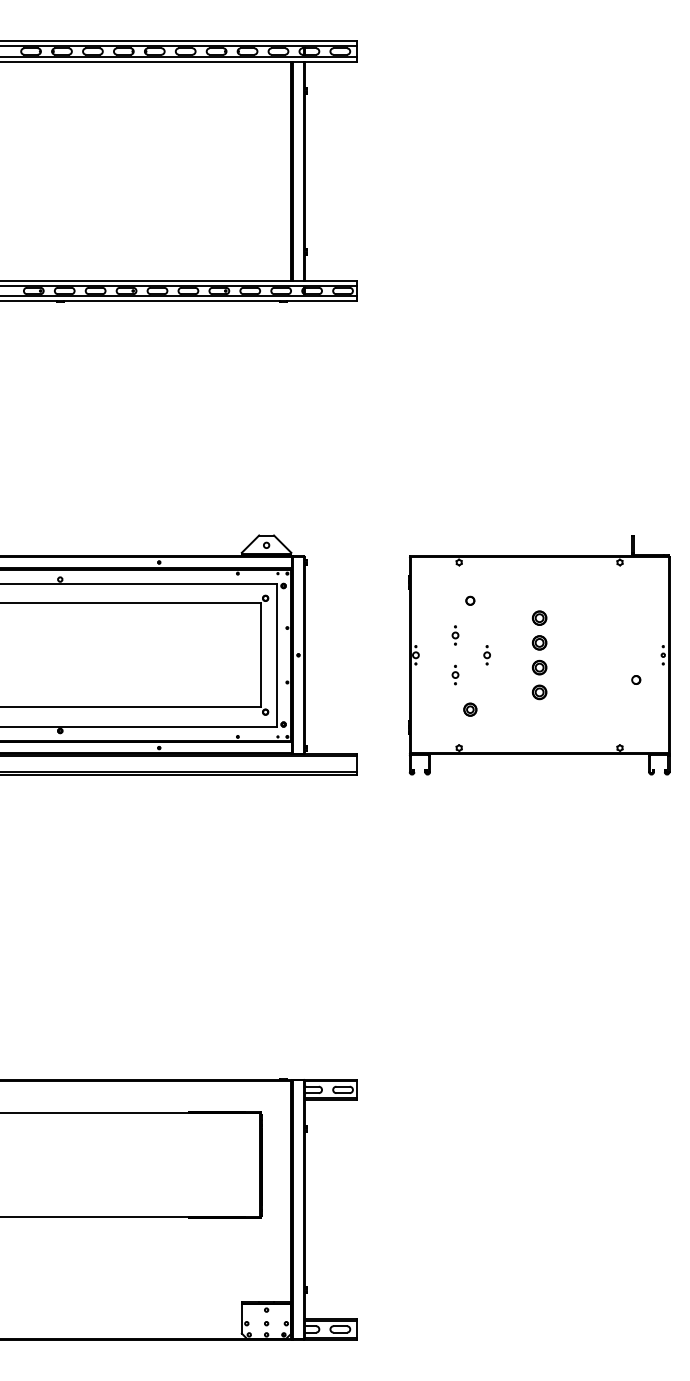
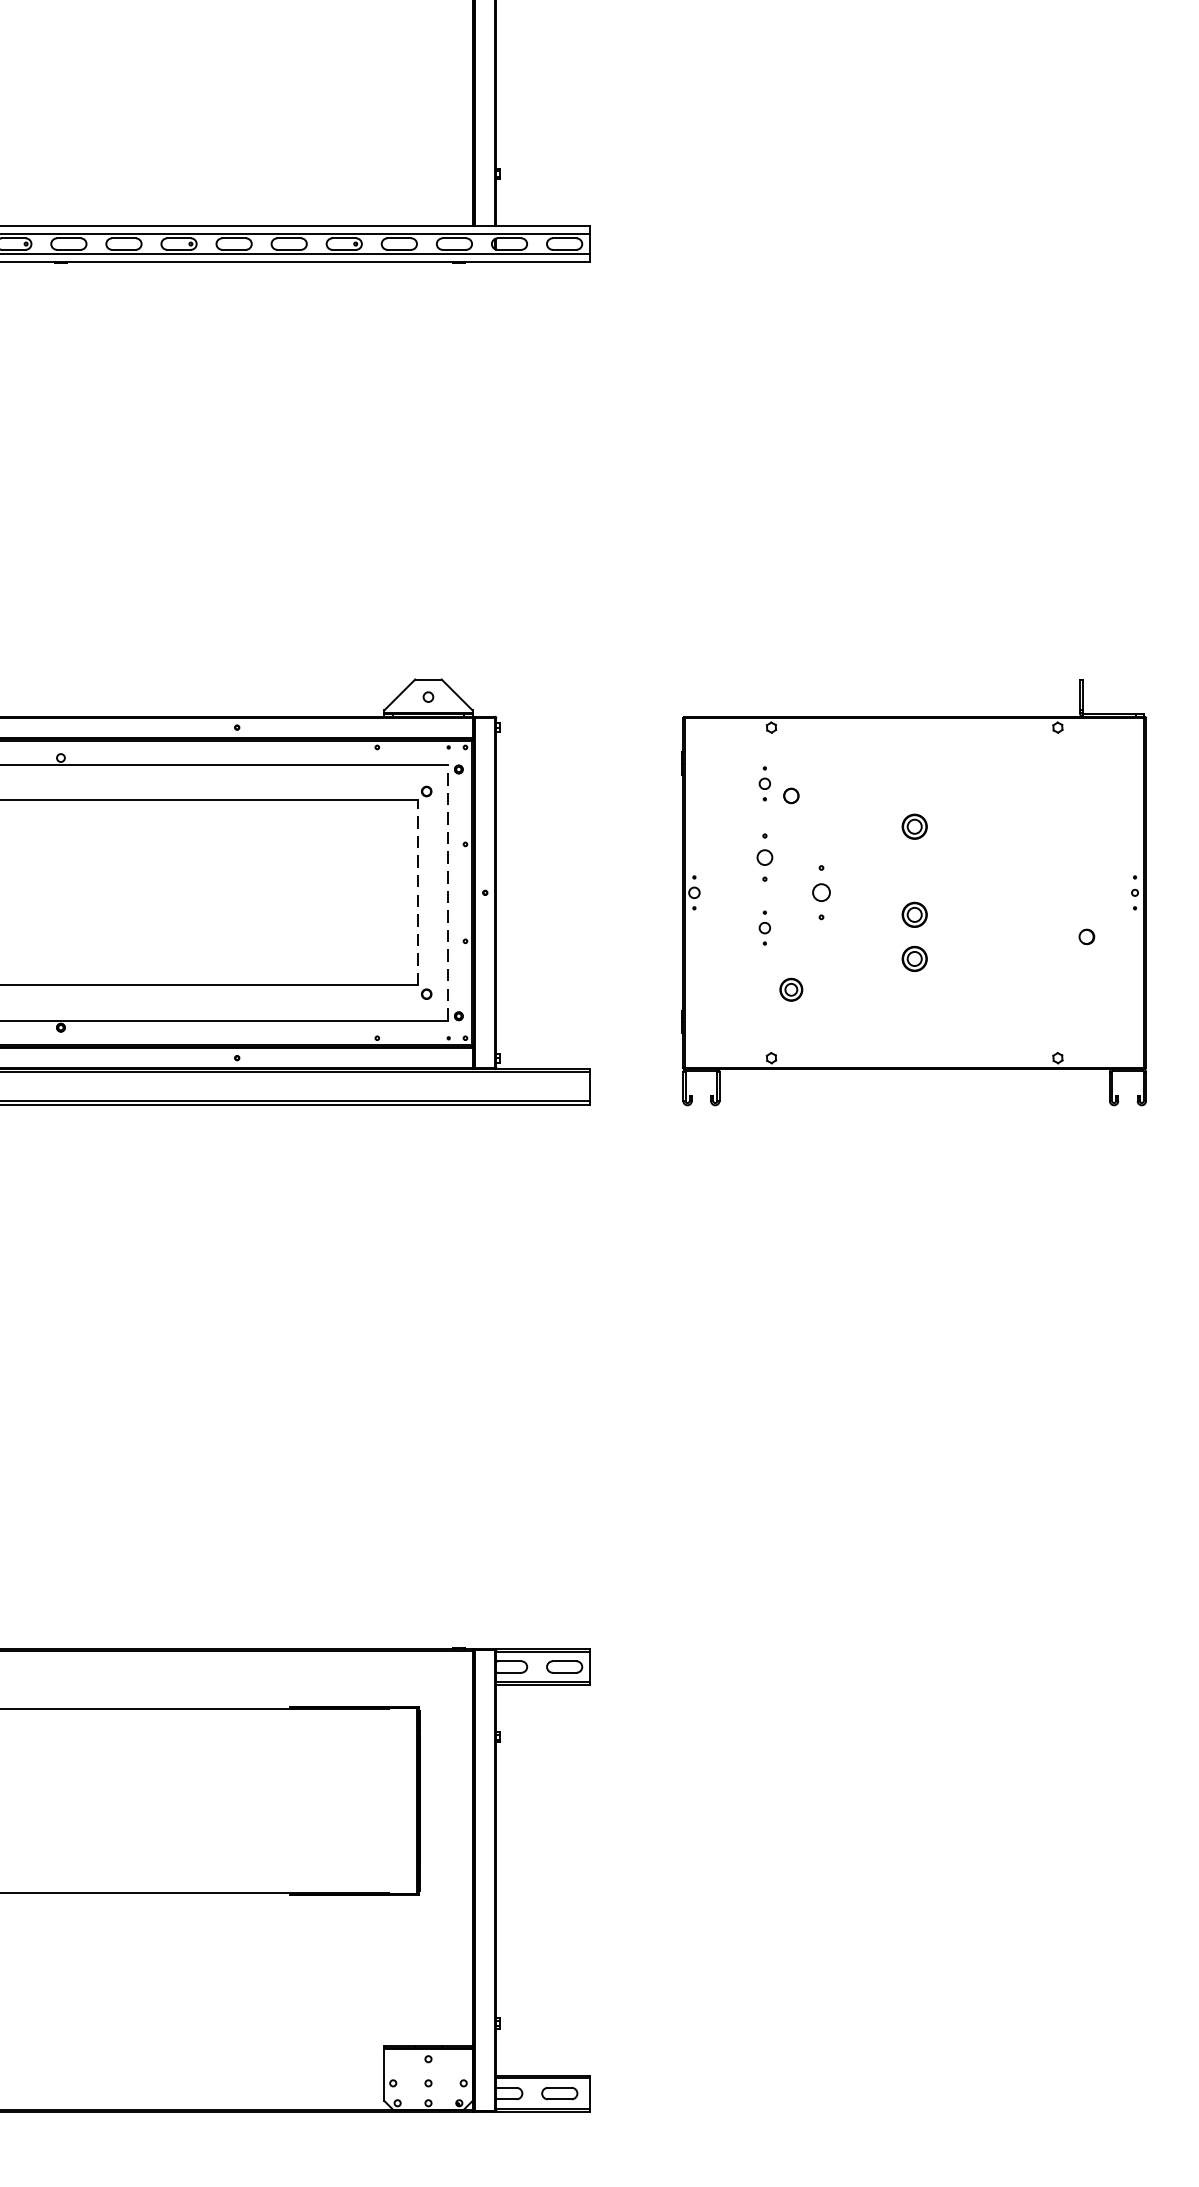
part: (455, 593) -> (764, 782), added
part: (455, 635) -> (764, 857), size x1.4
part: (539, 642) -> (914, 870), removed
line: (260, 655) -> (417, 893), solid -> dashed
line: (277, 655) -> (447, 893), solid -> dashed
part: (486, 655) -> (820, 893), size x1.6

